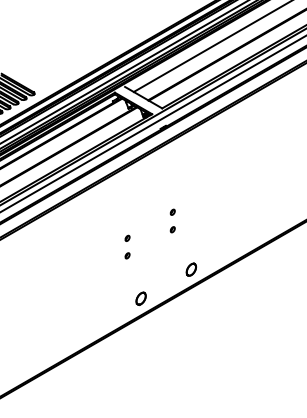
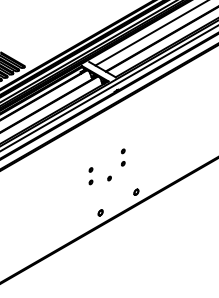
part: (153, 249) -> (109, 177), added
part: (190, 269) -> (135, 192), size x0.6
part: (140, 298) -> (100, 212), size x0.6

